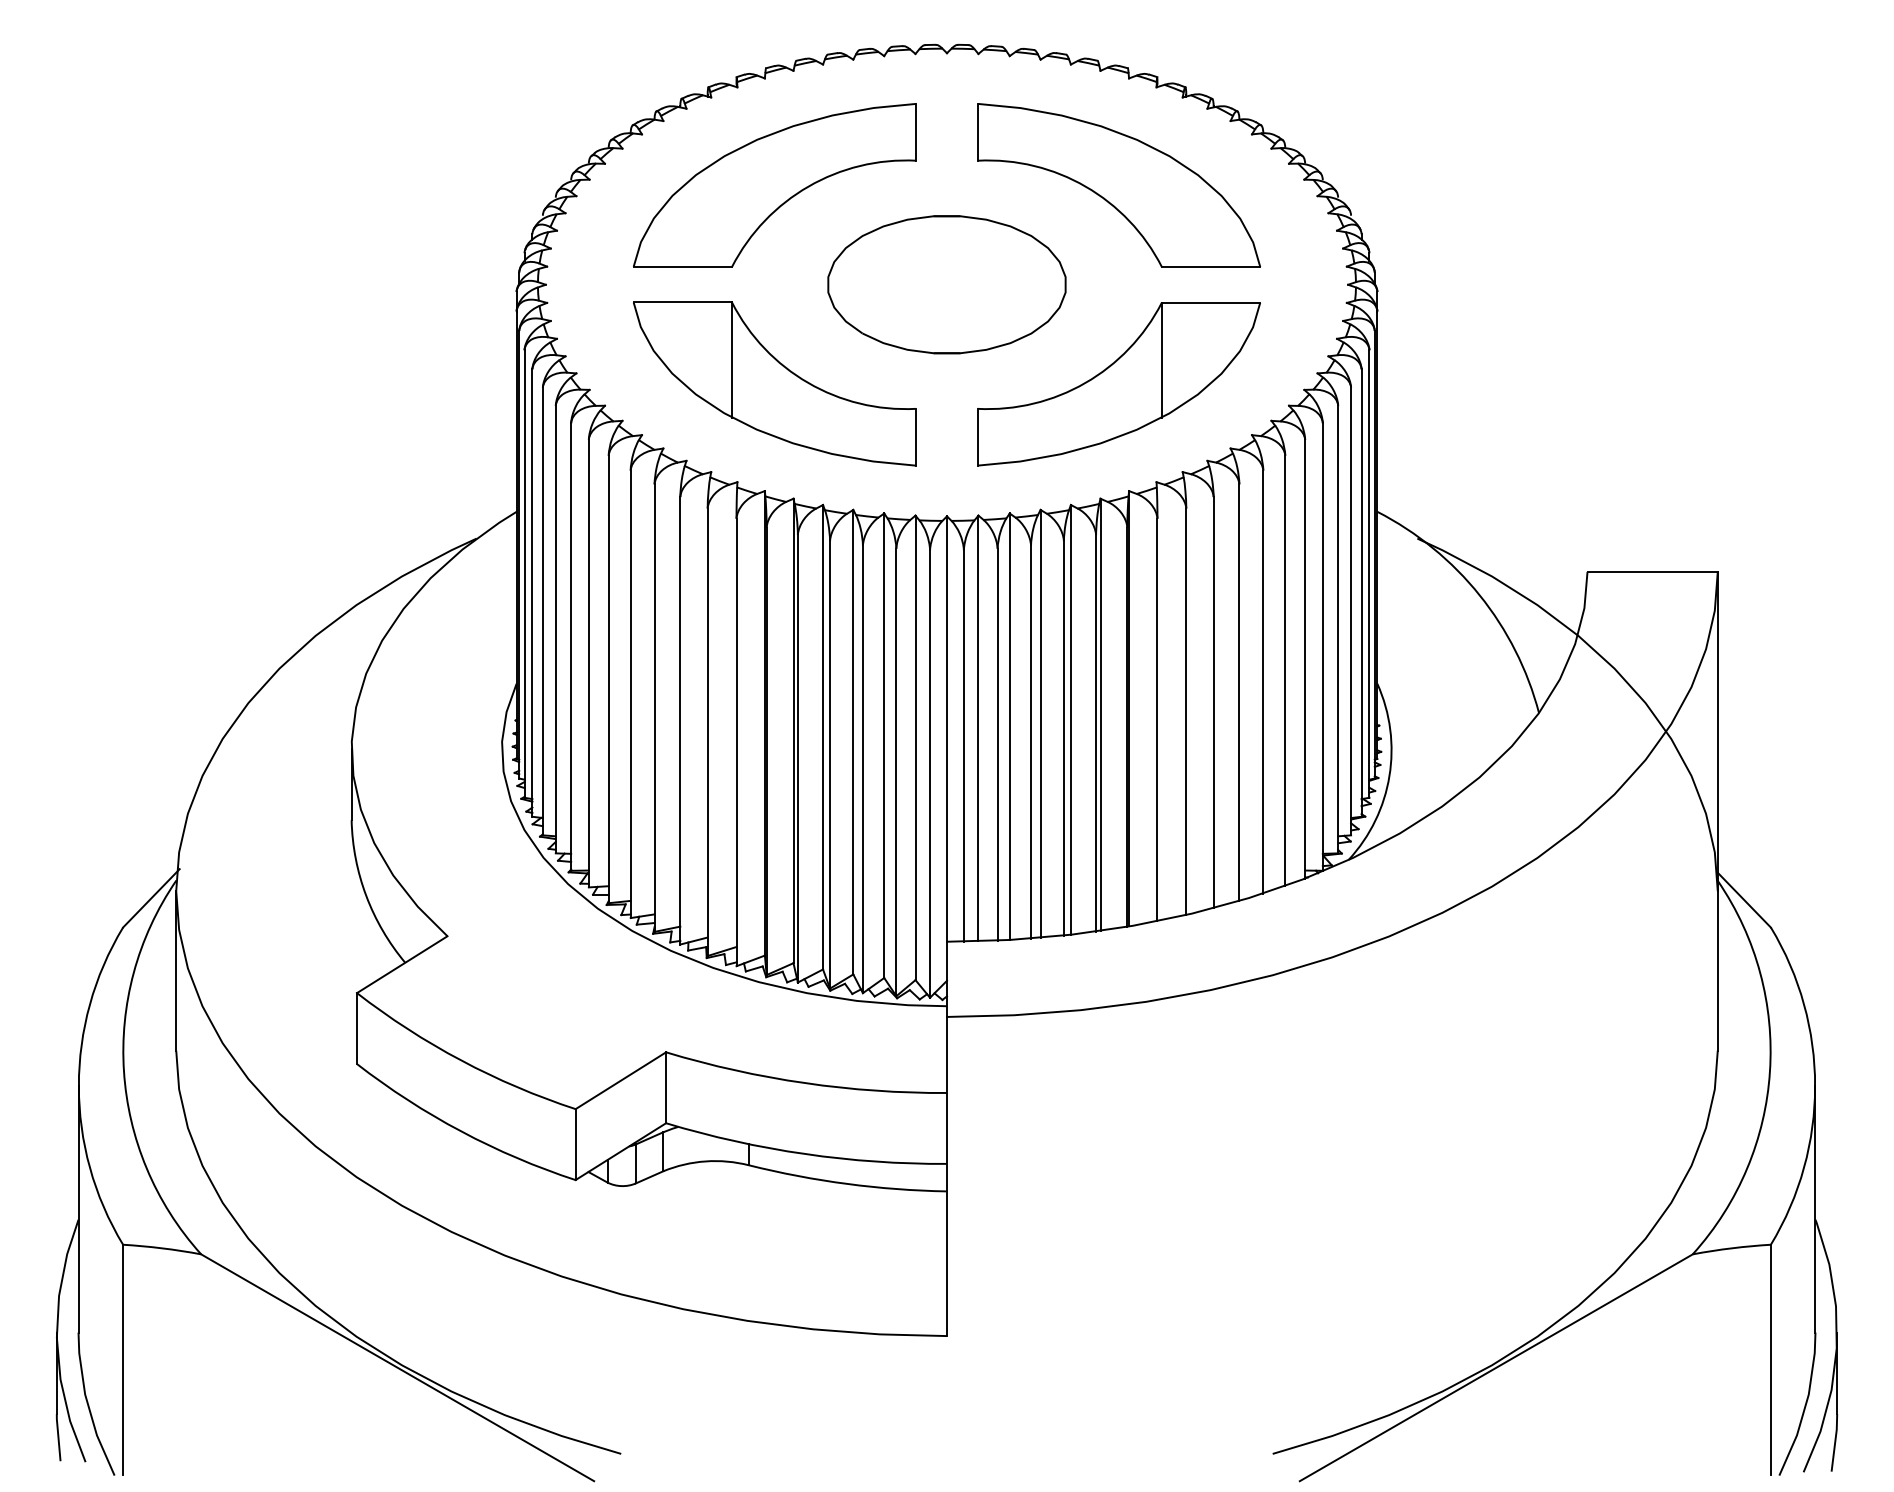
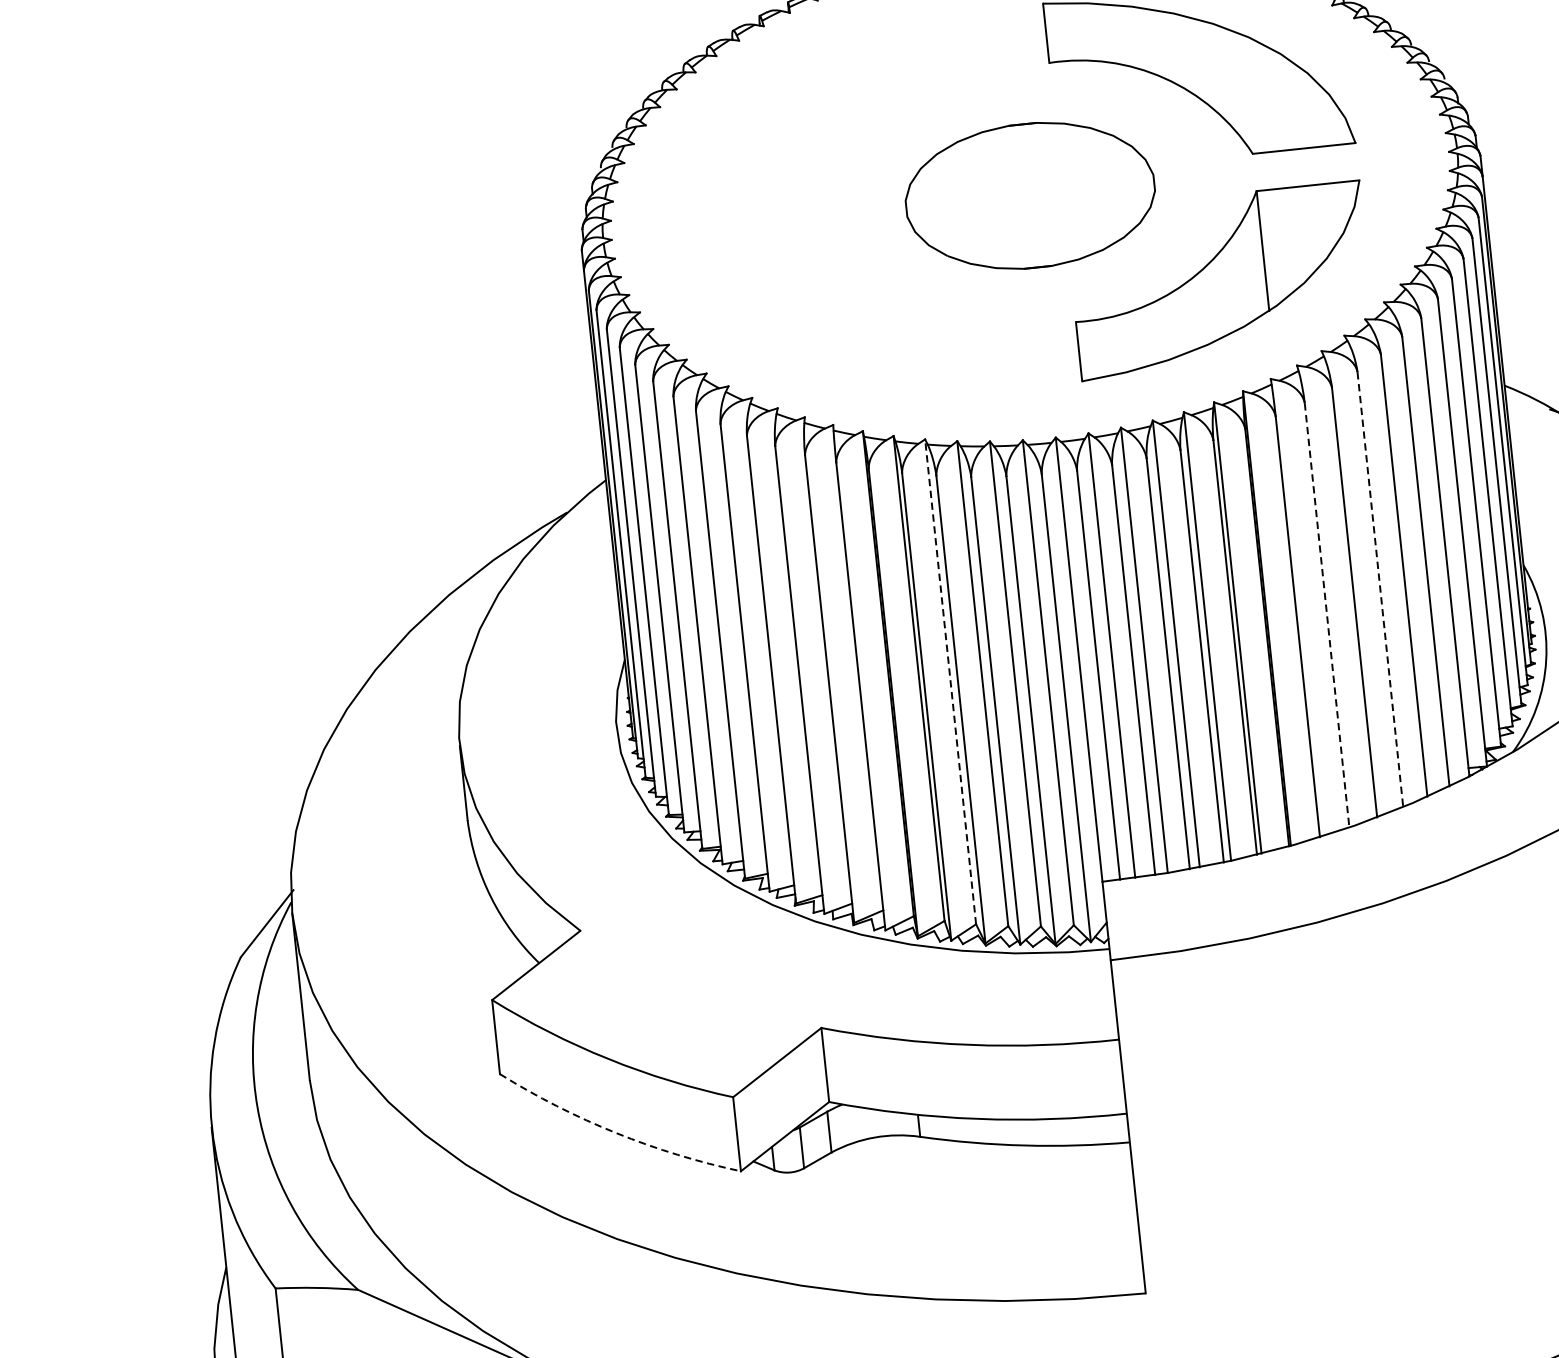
part: (774, 185) -> (839, 111), removed
part: (774, 383) -> (861, 317), removed
line: (1239, 693) -> (1380, 590), solid -> dashed
line: (1186, 712) -> (1327, 616), solid -> dashed
line: (823, 736) -> (951, 681), solid -> dashed
arc: (461, 1131) -> (616, 1133), solid -> dashed

